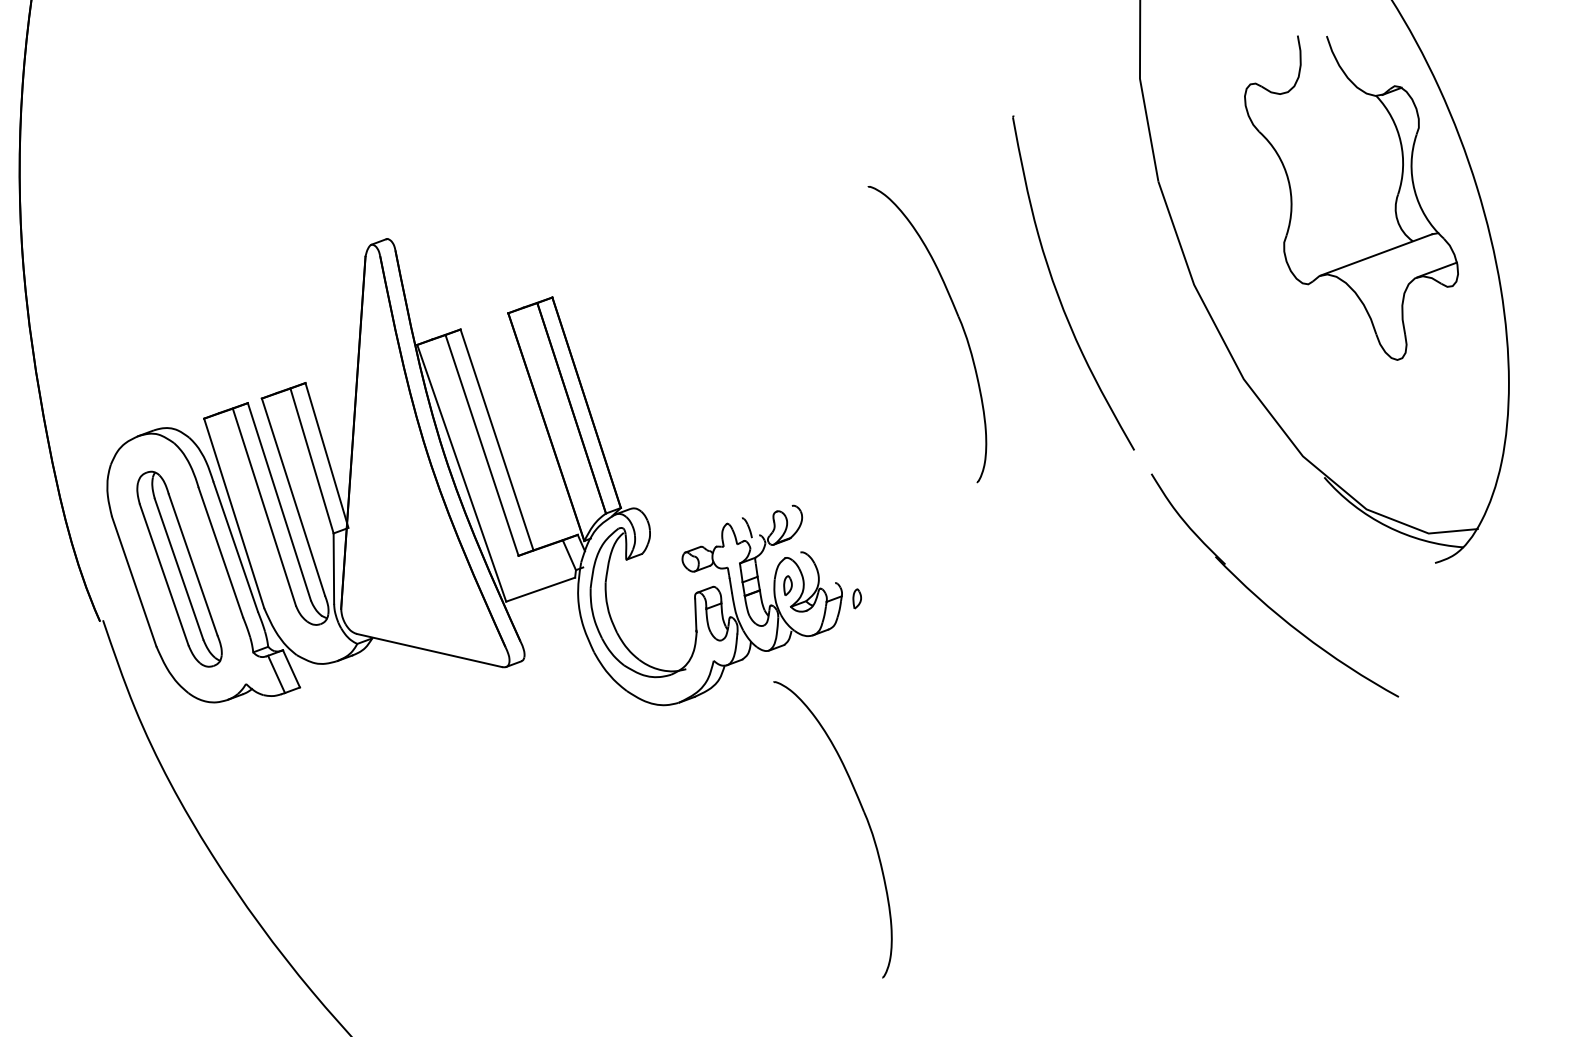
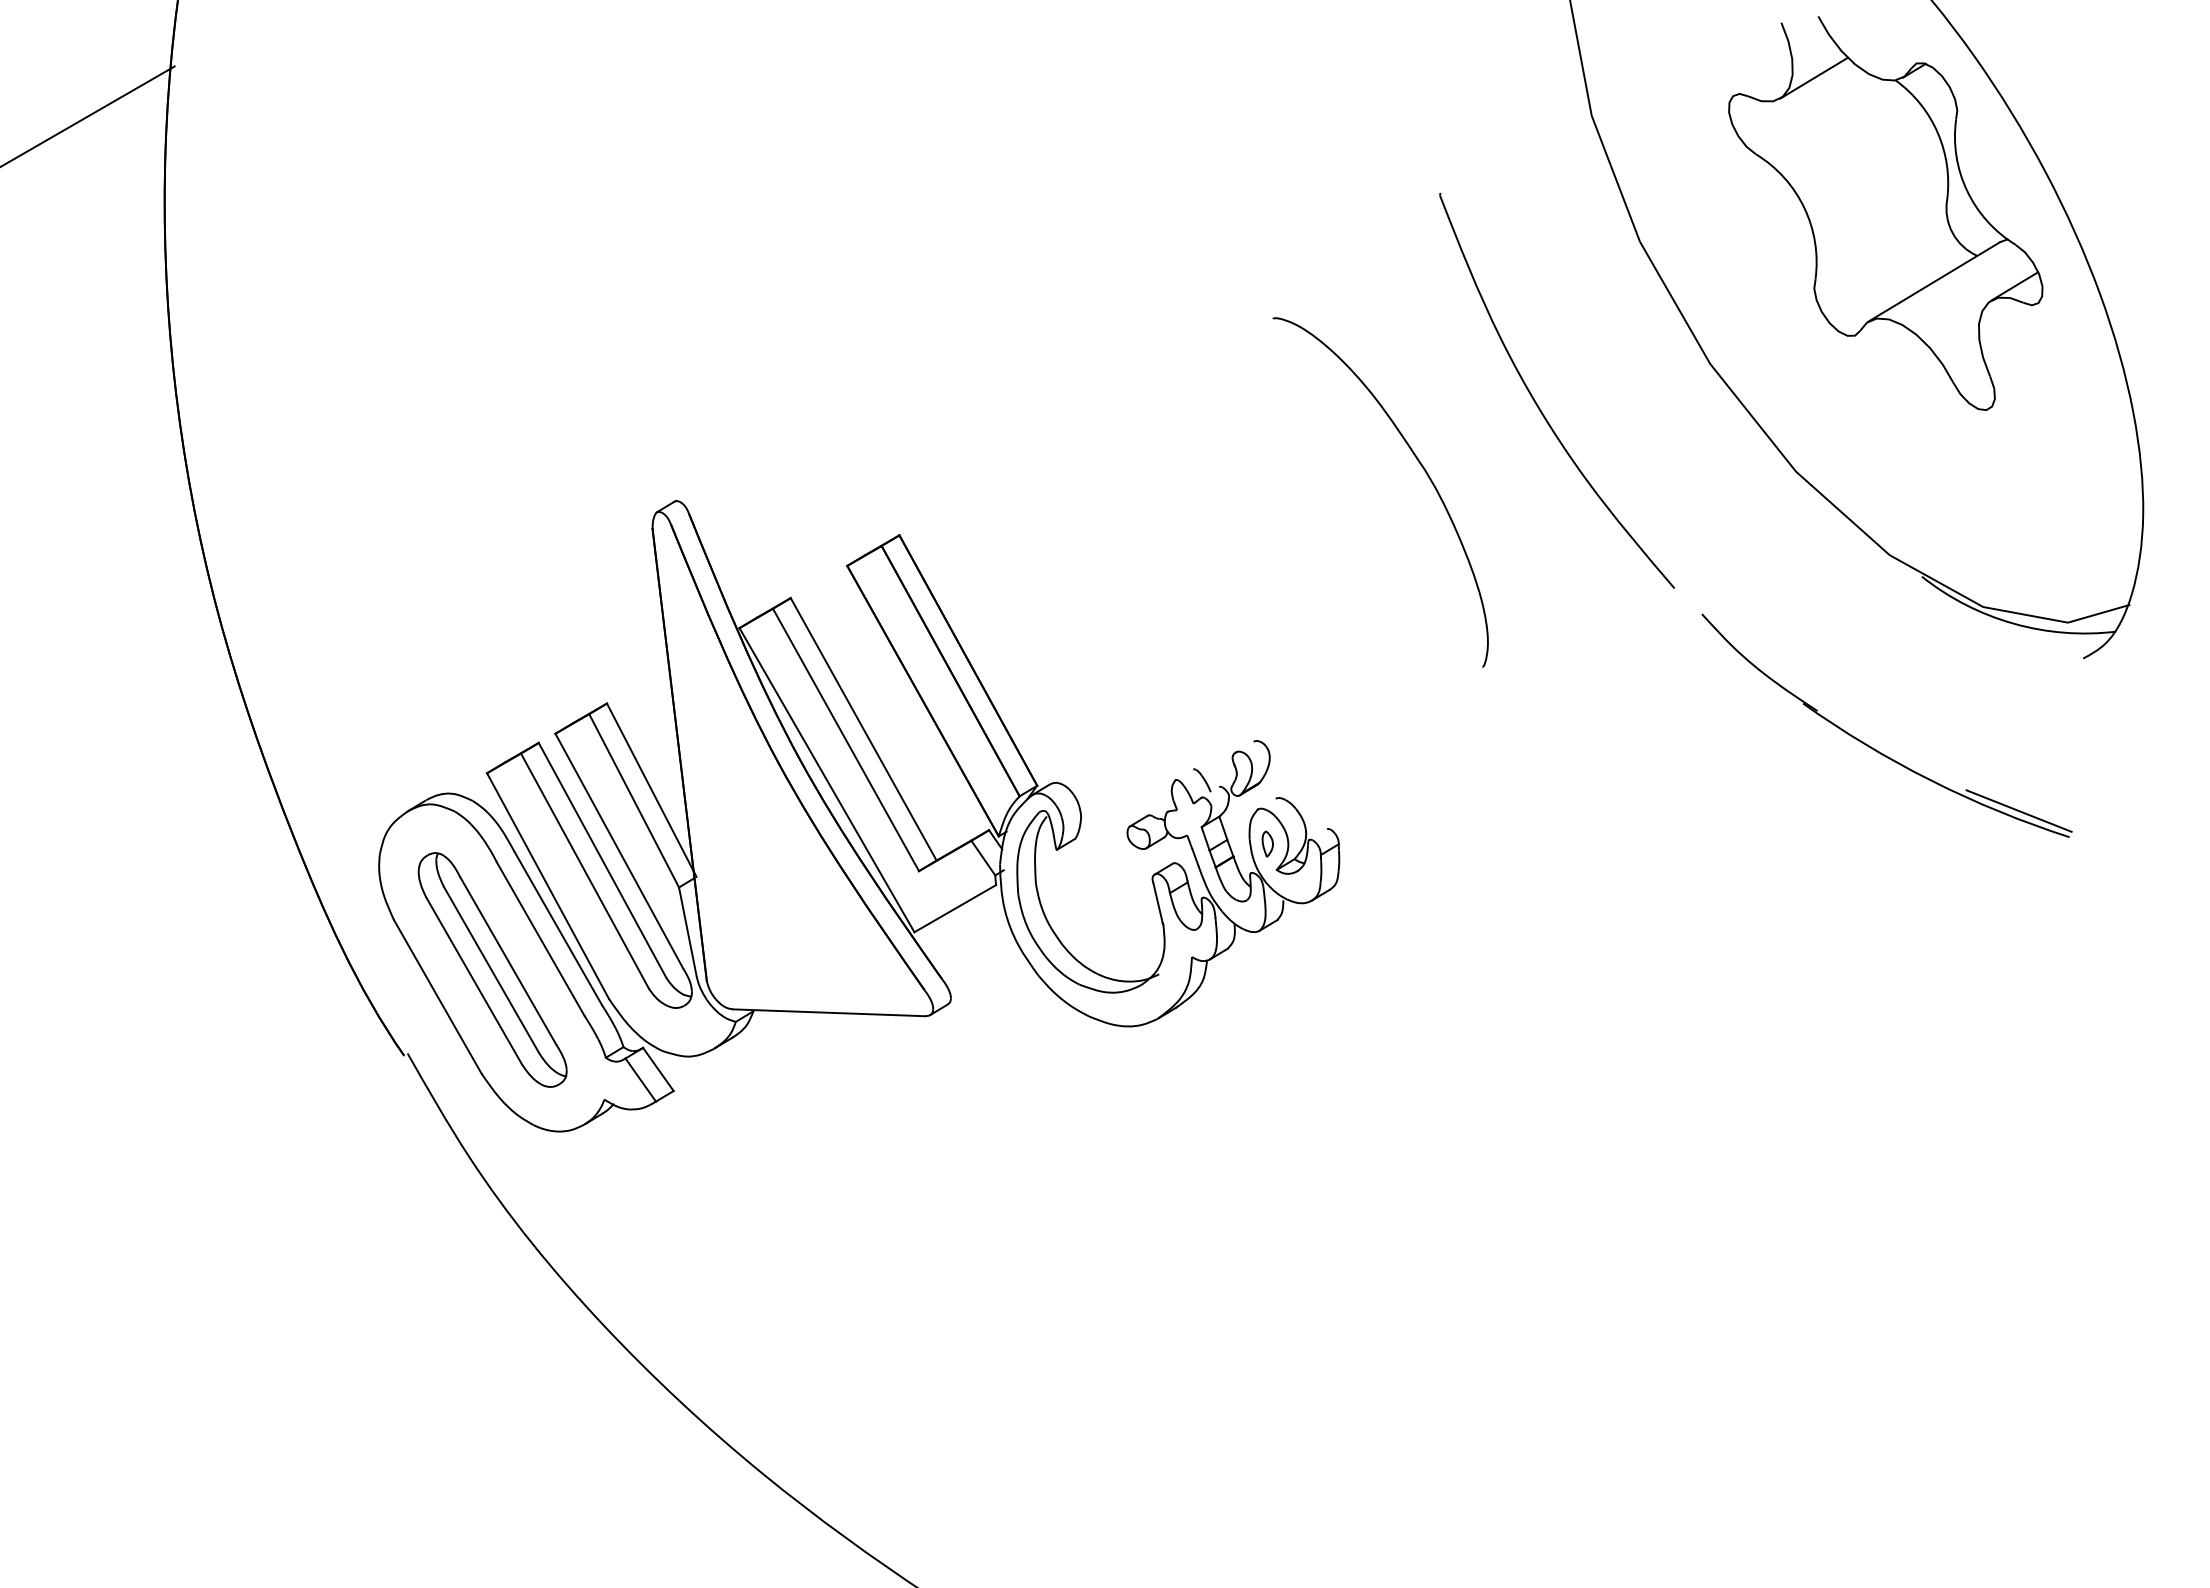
line: (1314, 81) -> (1813, 77), added
part: (856, 598) -> (1358, 843), removed
line: (1363, 669) -> (2018, 810), added
part: (864, 815) -> (1420, 1116), removed

